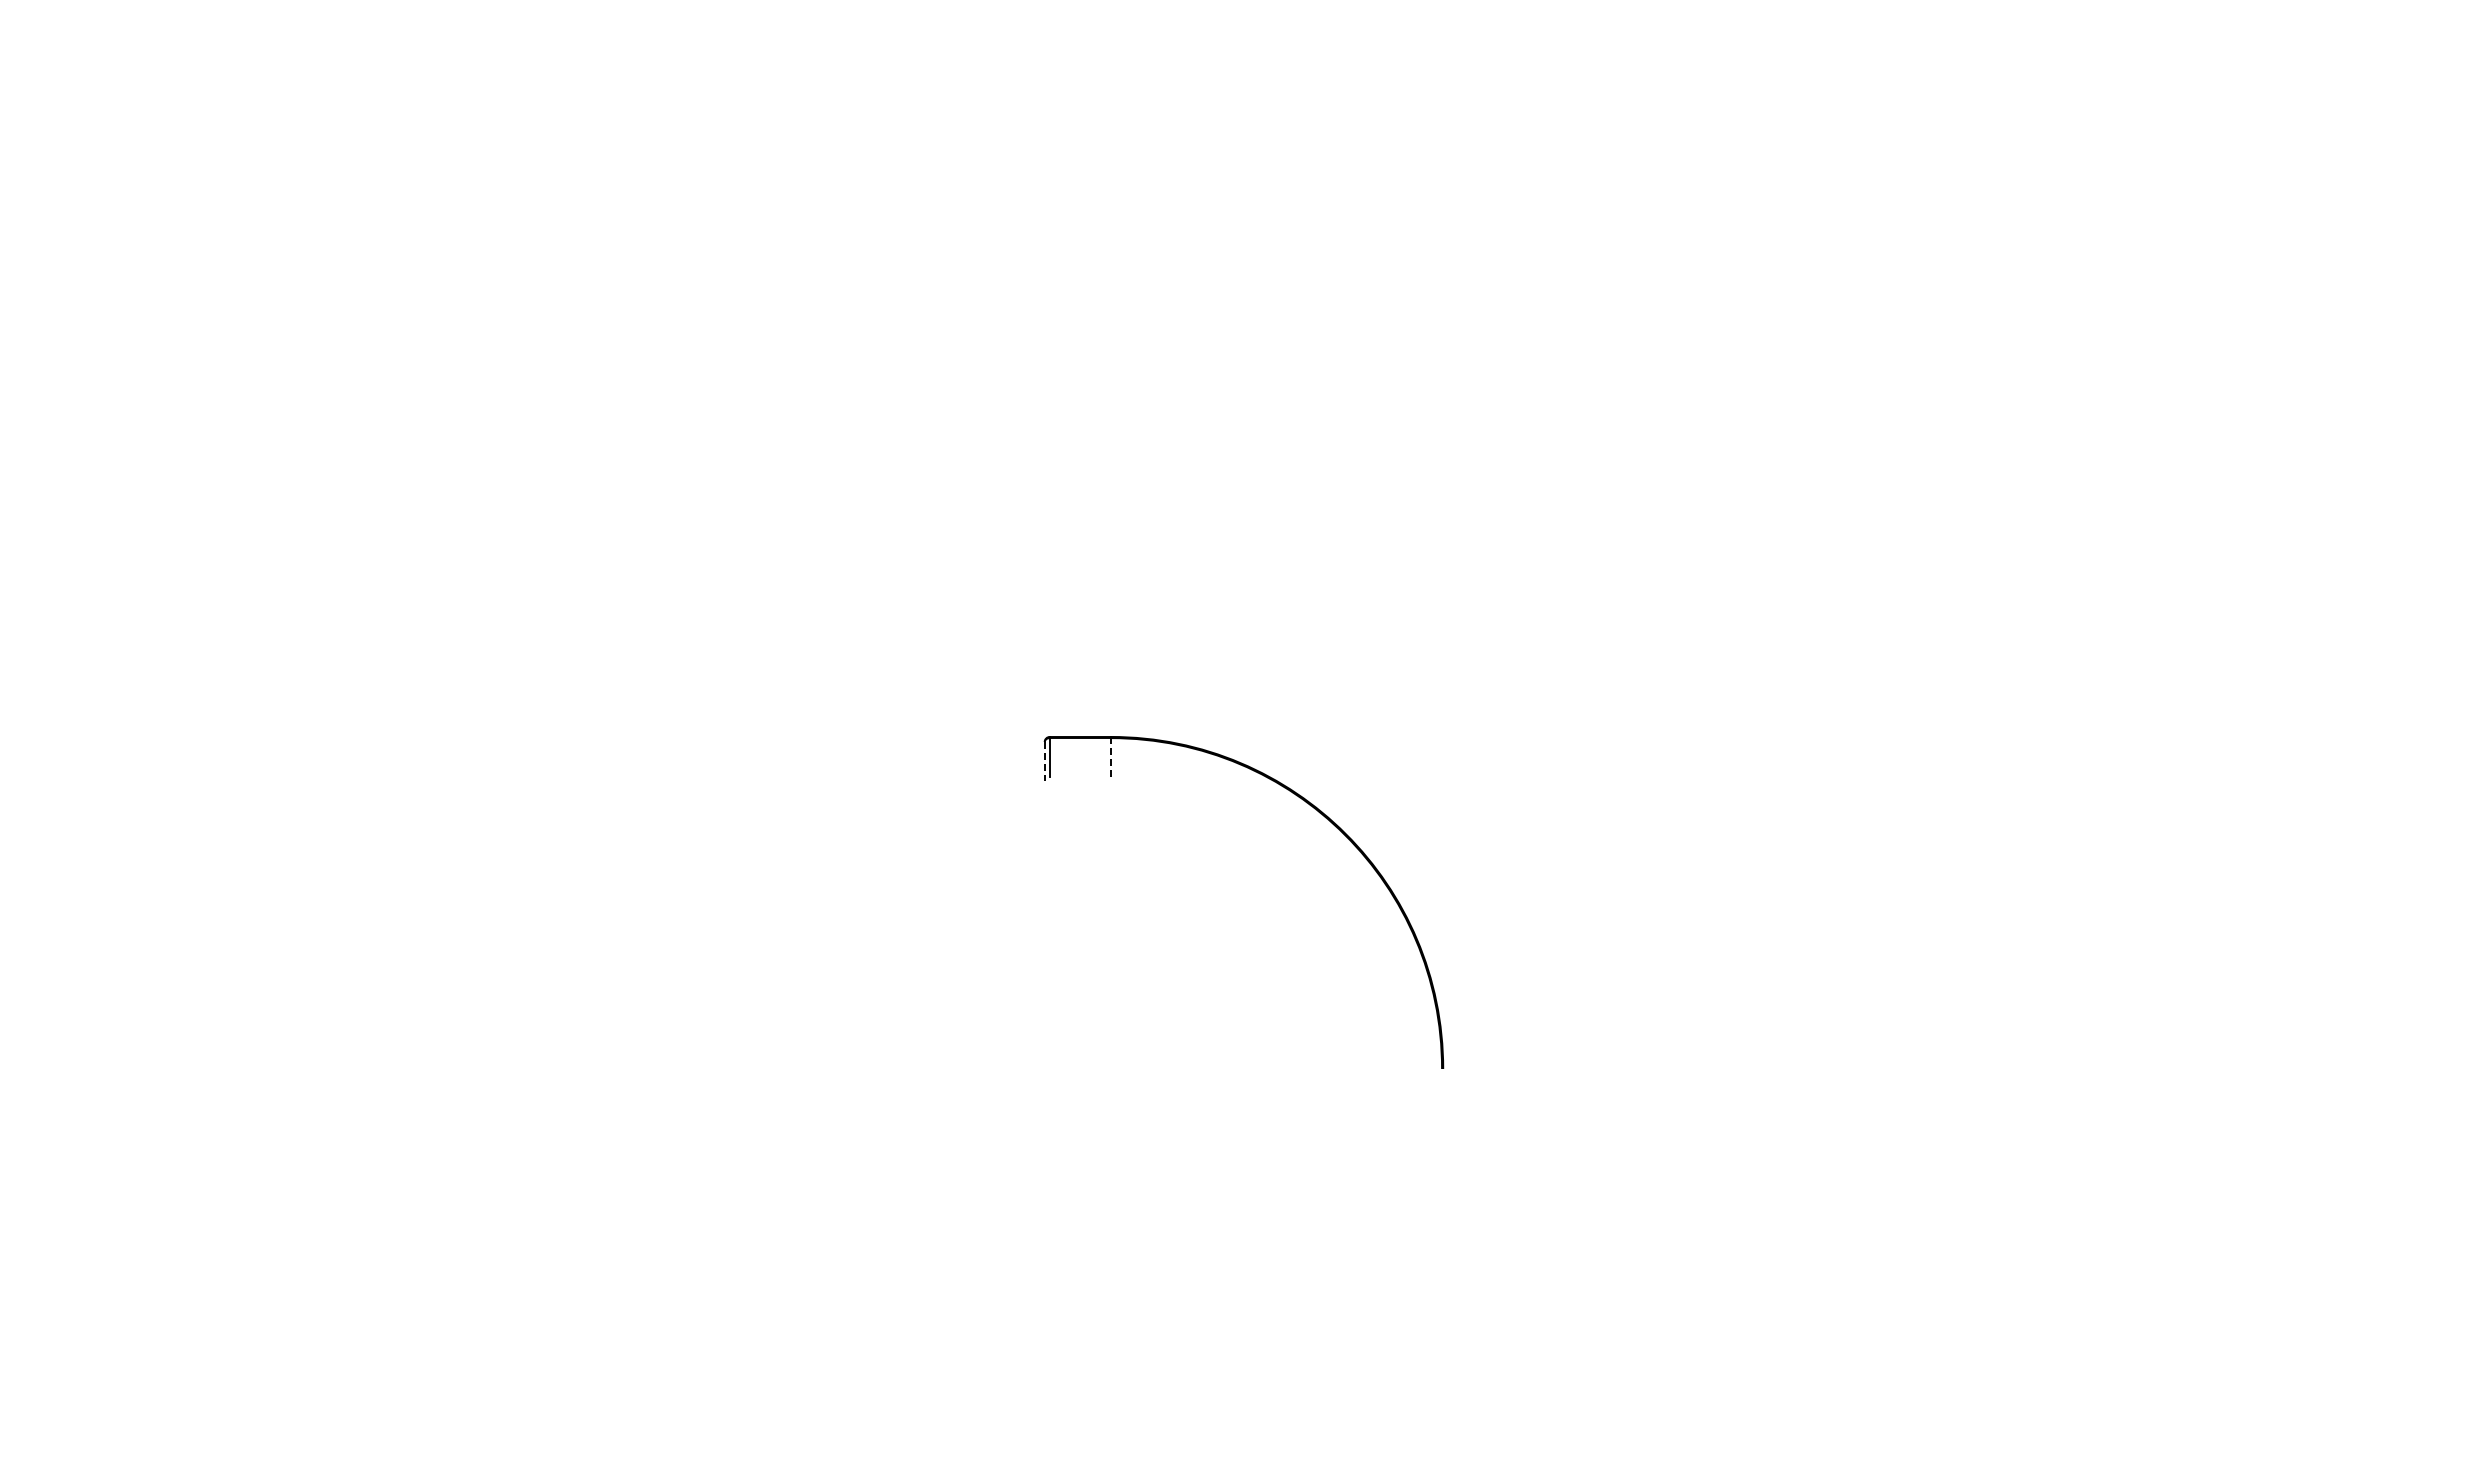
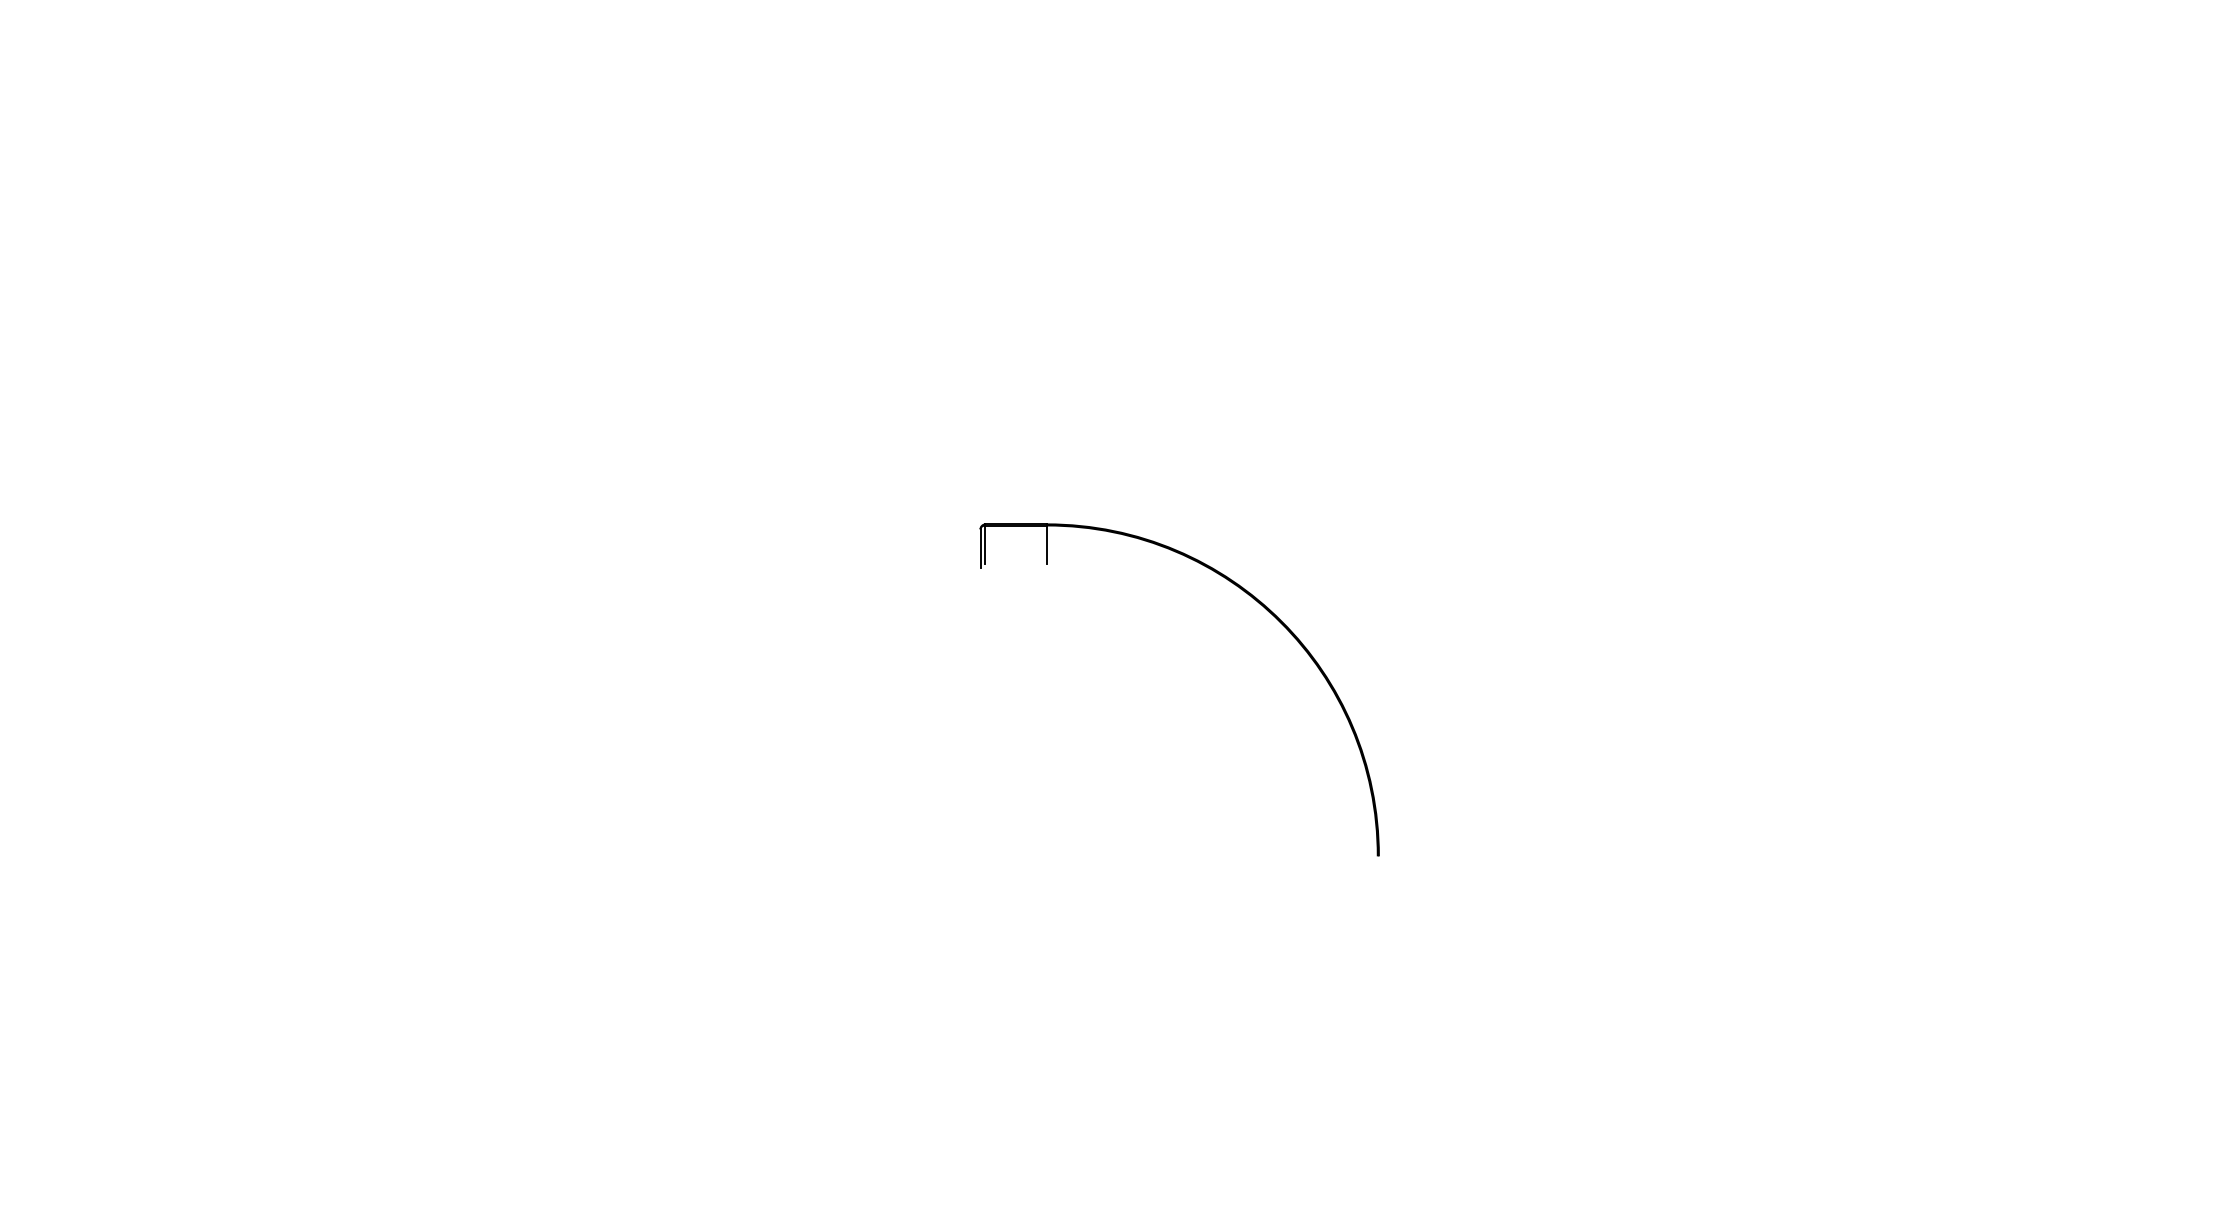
line: (1111, 757) -> (1047, 544), dashed -> solid
line: (1044, 761) -> (980, 548), dashed -> solid

